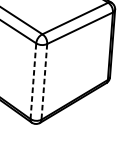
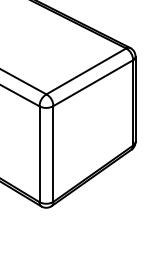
line: (33, 81) -> (39, 154), dashed -> solid
line: (44, 82) -> (53, 154), dashed -> solid

